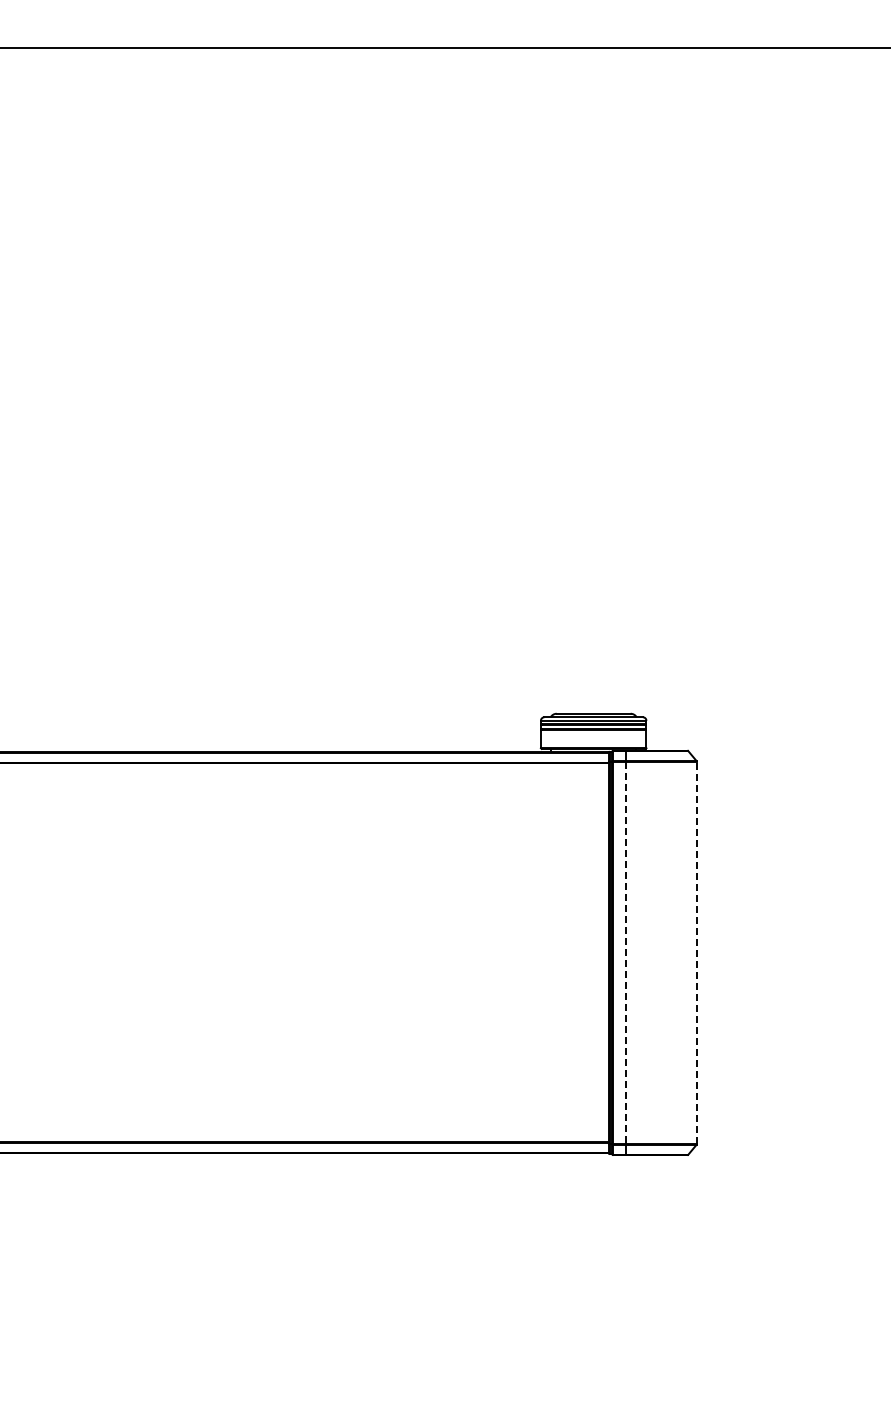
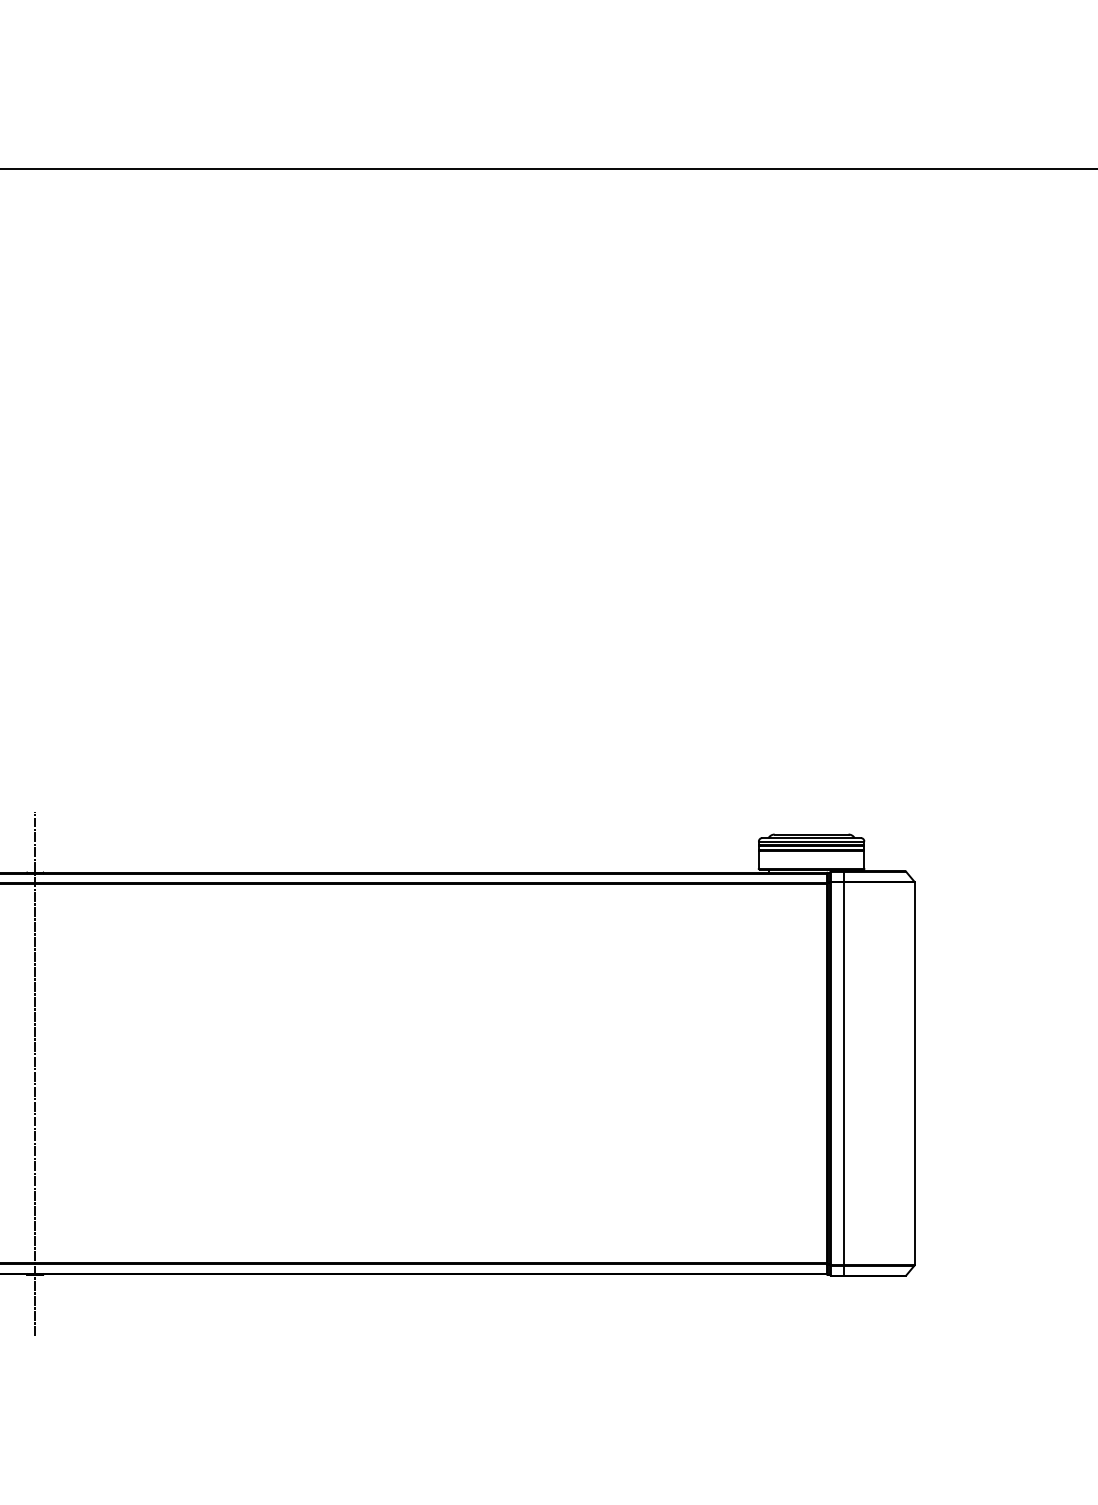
line: (696, 952) -> (914, 1073), dashed -> solid
line: (626, 953) -> (844, 1074), dashed -> solid

